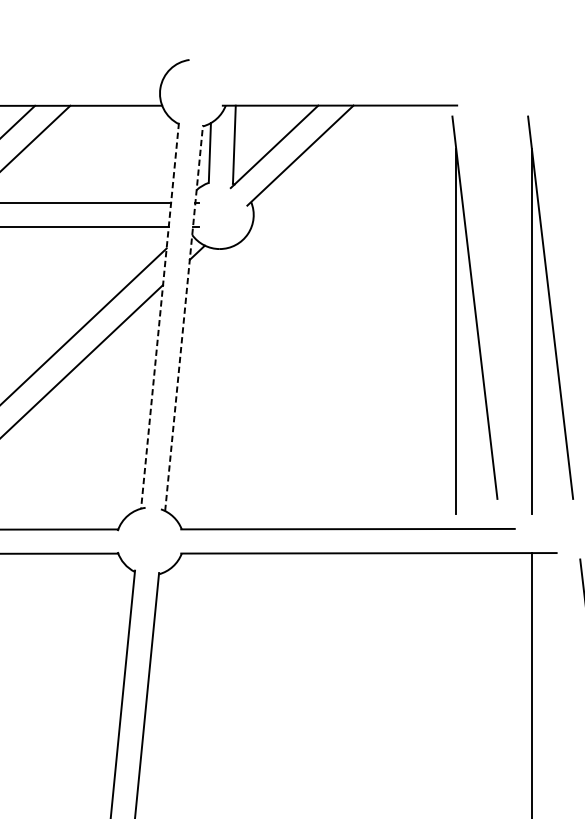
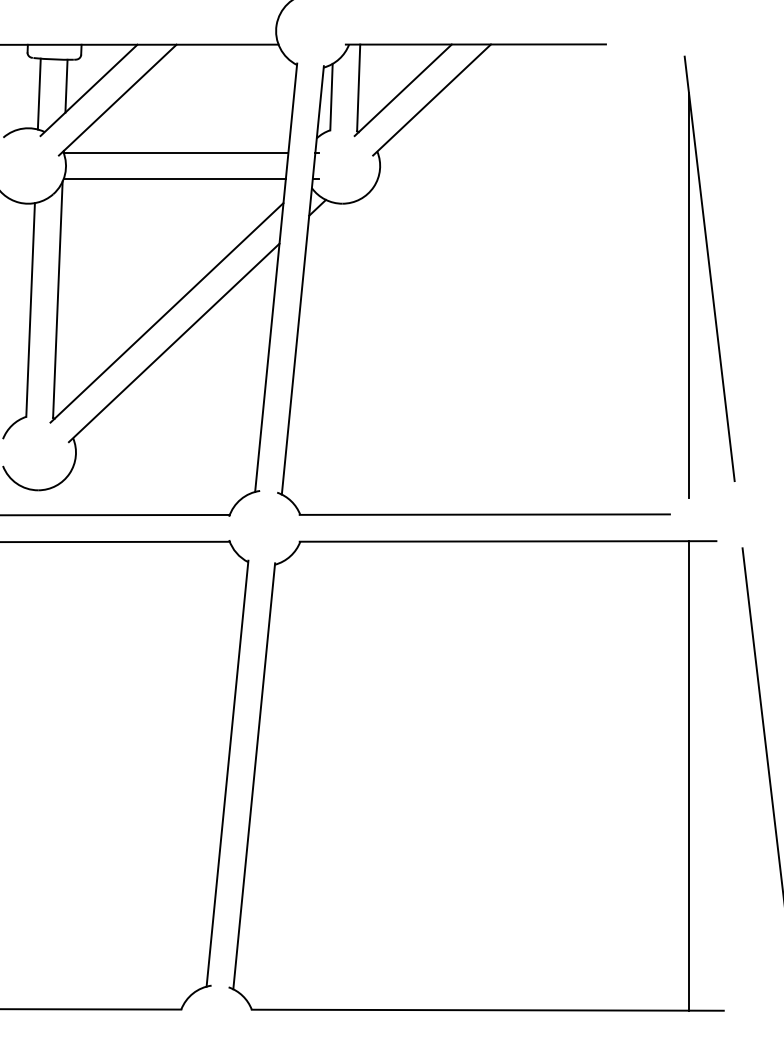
part: (474, 314) -> (625, 276), removed
line: (160, 316) -> (276, 278), dashed -> solid
line: (183, 317) -> (302, 279), dashed -> solid

